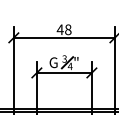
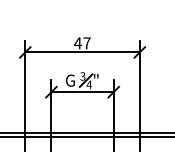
text: (67, 29) -> (86, 43), 48 -> 47

